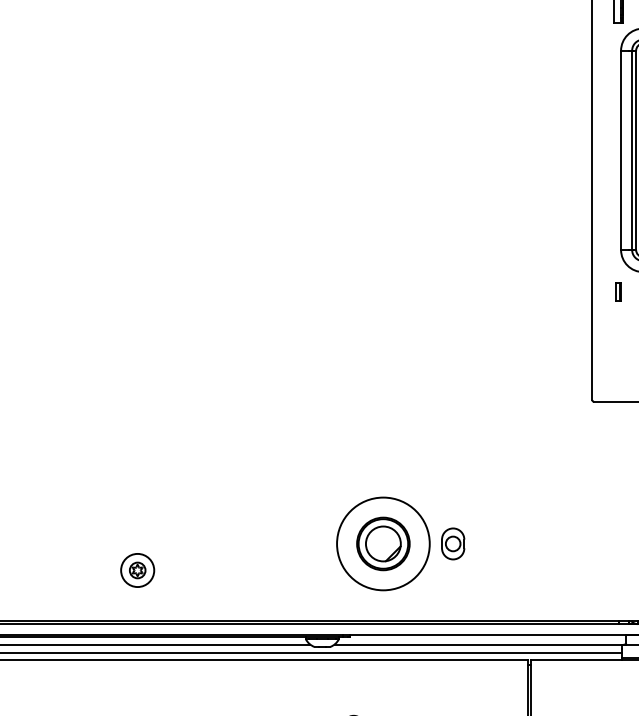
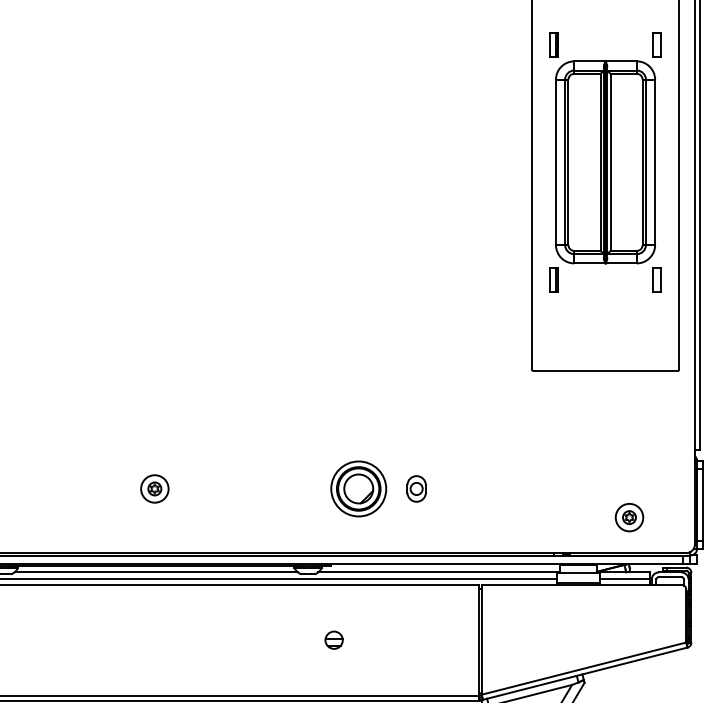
part: (618, 291) -> (553, 279), size x1.67
circle: (383, 543) -> (358, 488), size x0.71
part: (137, 569) -> (154, 488), moved

